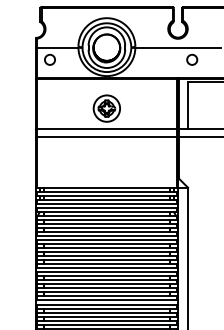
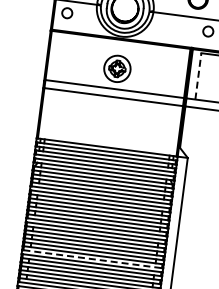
line: (188, 105) -> (198, 76), solid -> dashed
line: (106, 300) -> (92, 259), solid -> dashed

